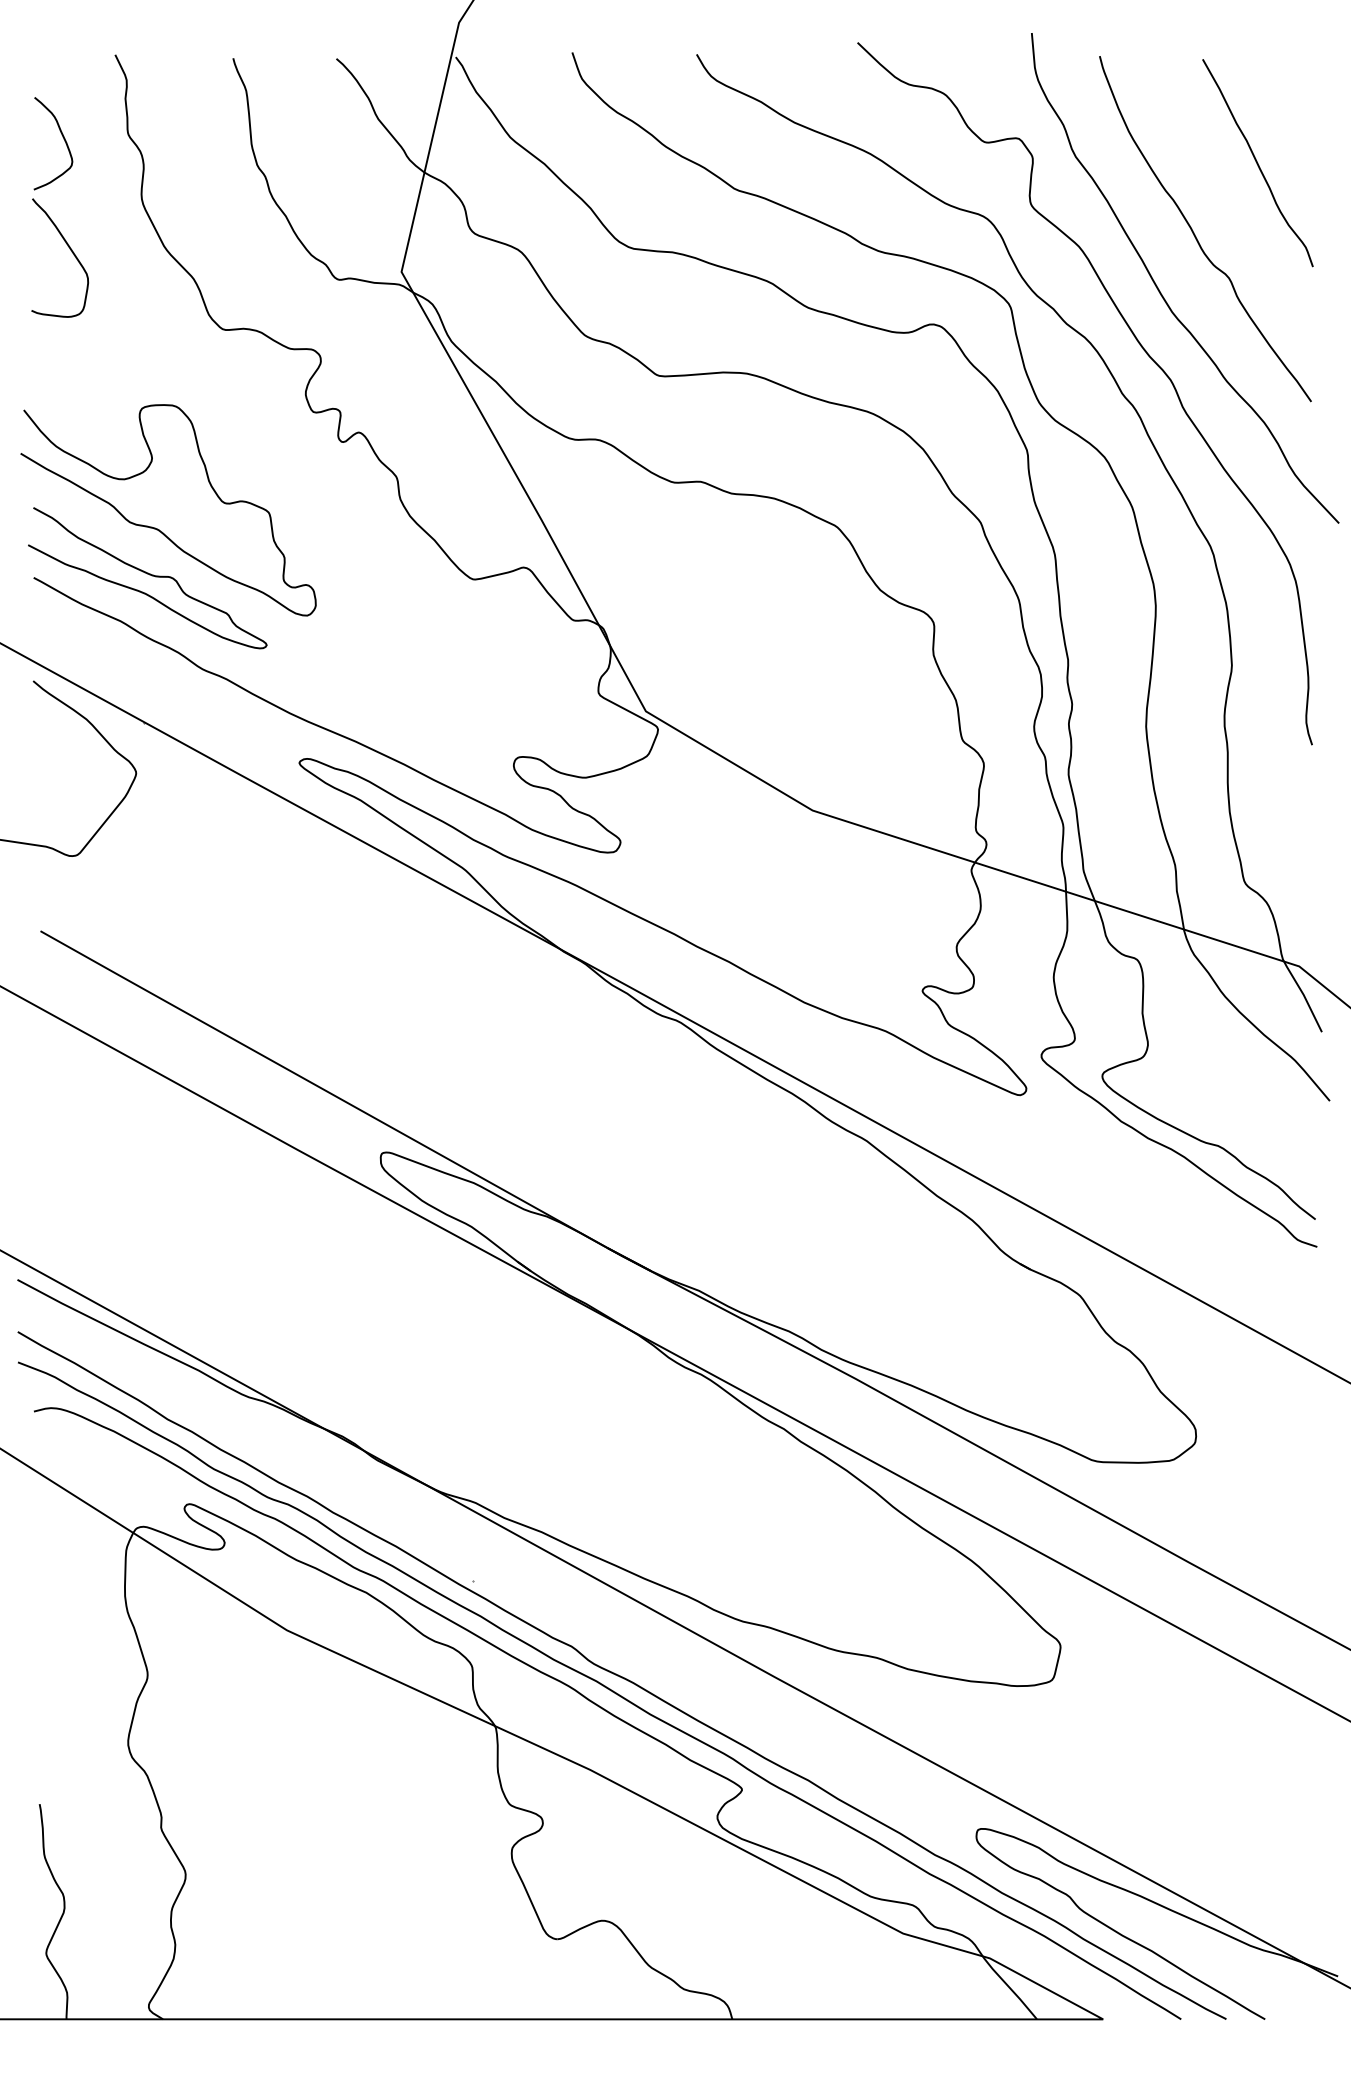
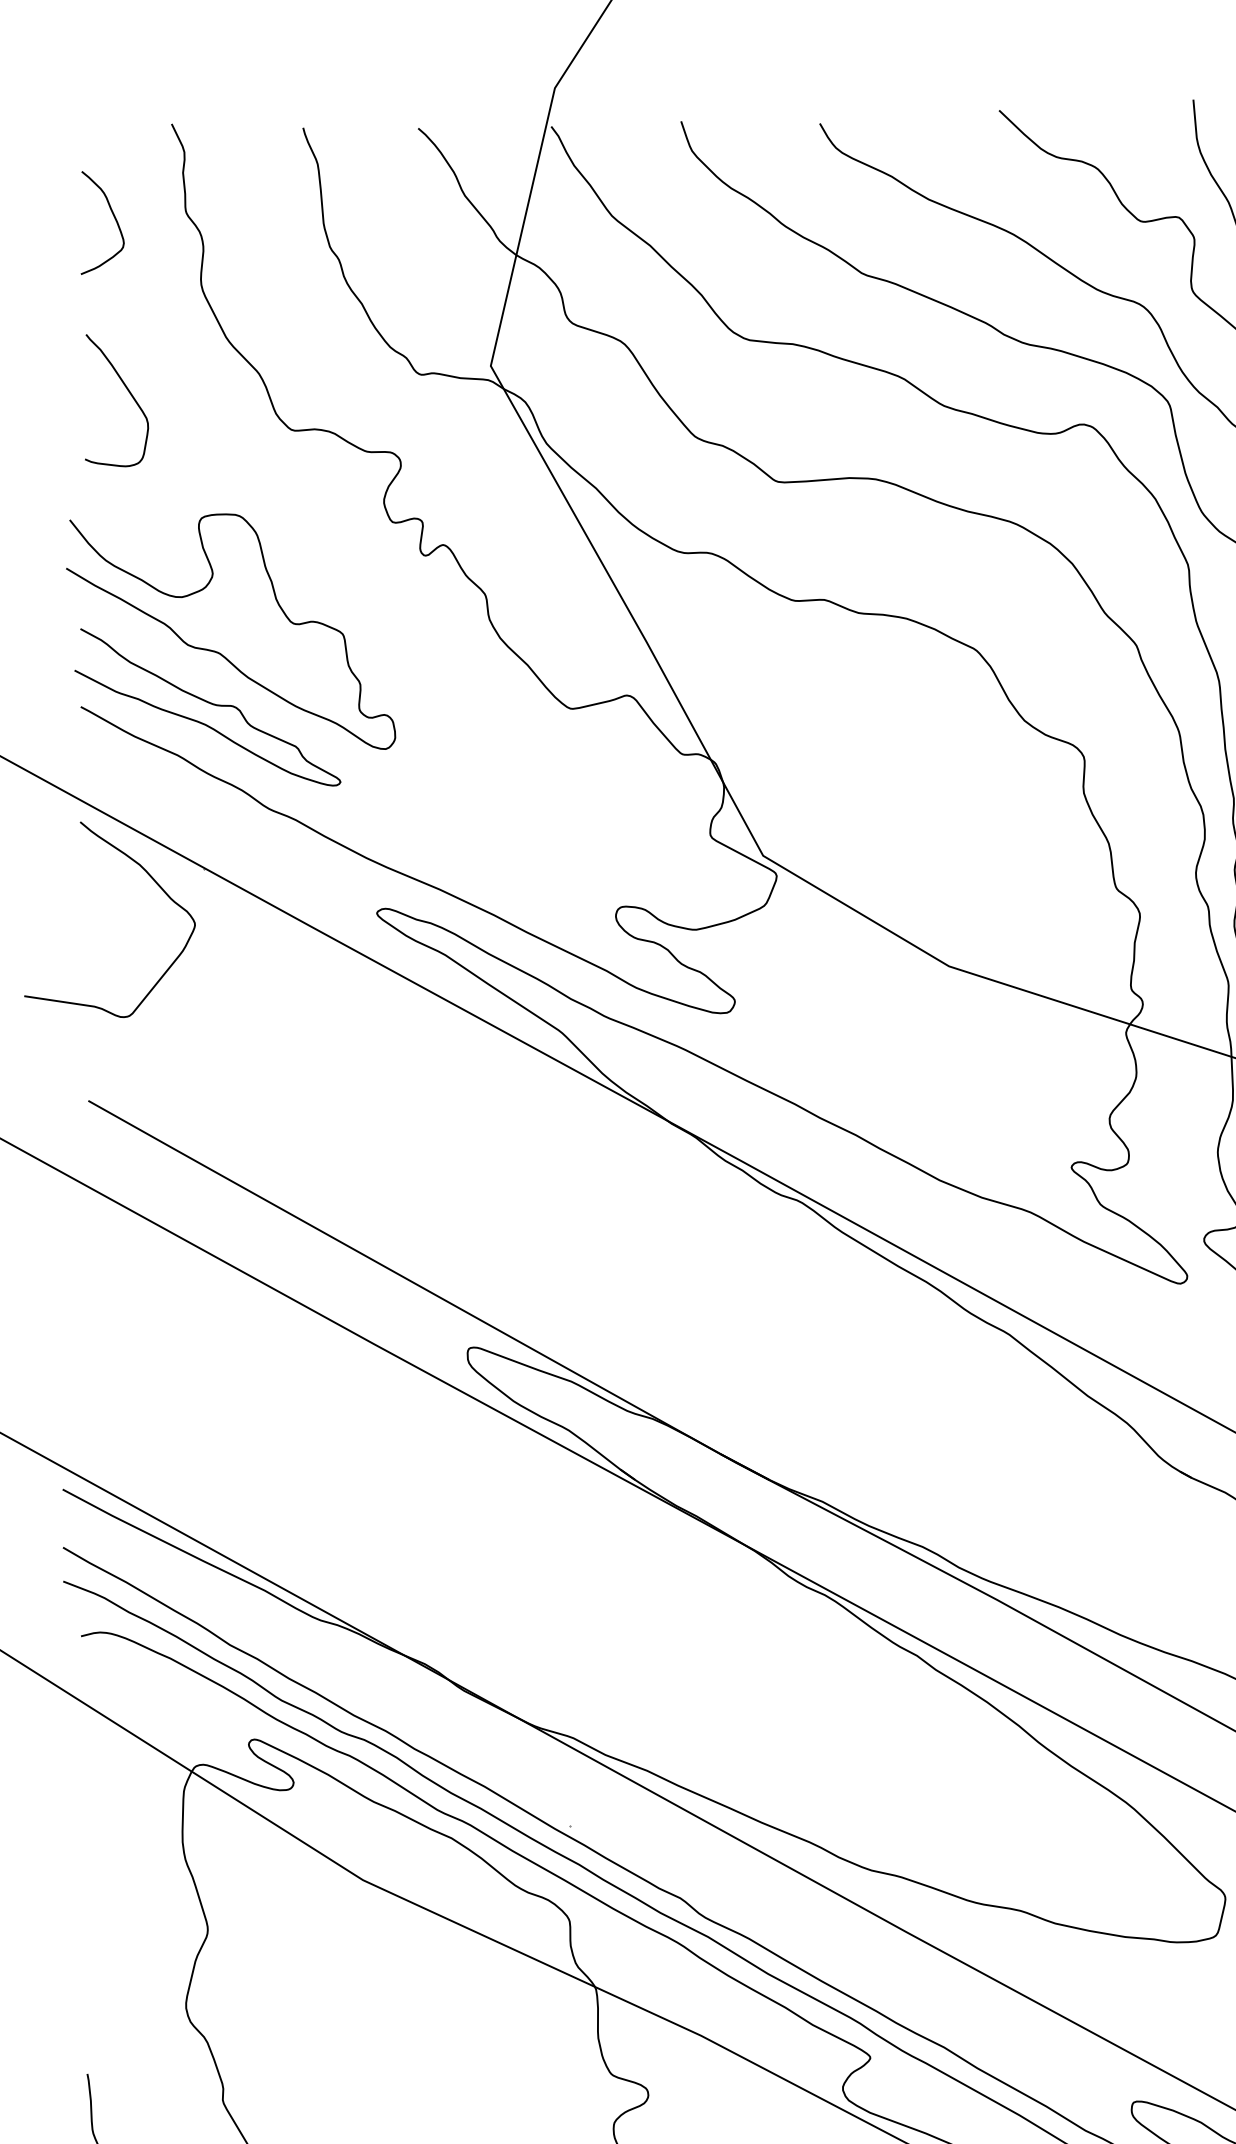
curve: (69, 249) -> (127, 391), moved

